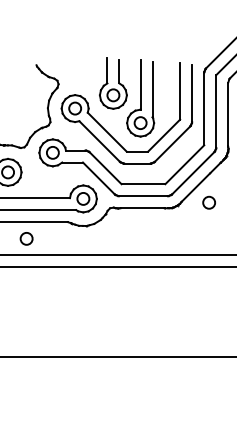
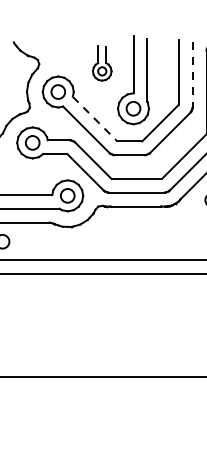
part: (113, 83) -> (102, 63), size x0.6
line: (192, 94) -> (193, 75), solid -> dashed
line: (107, 132) -> (95, 119), solid -> dashed

